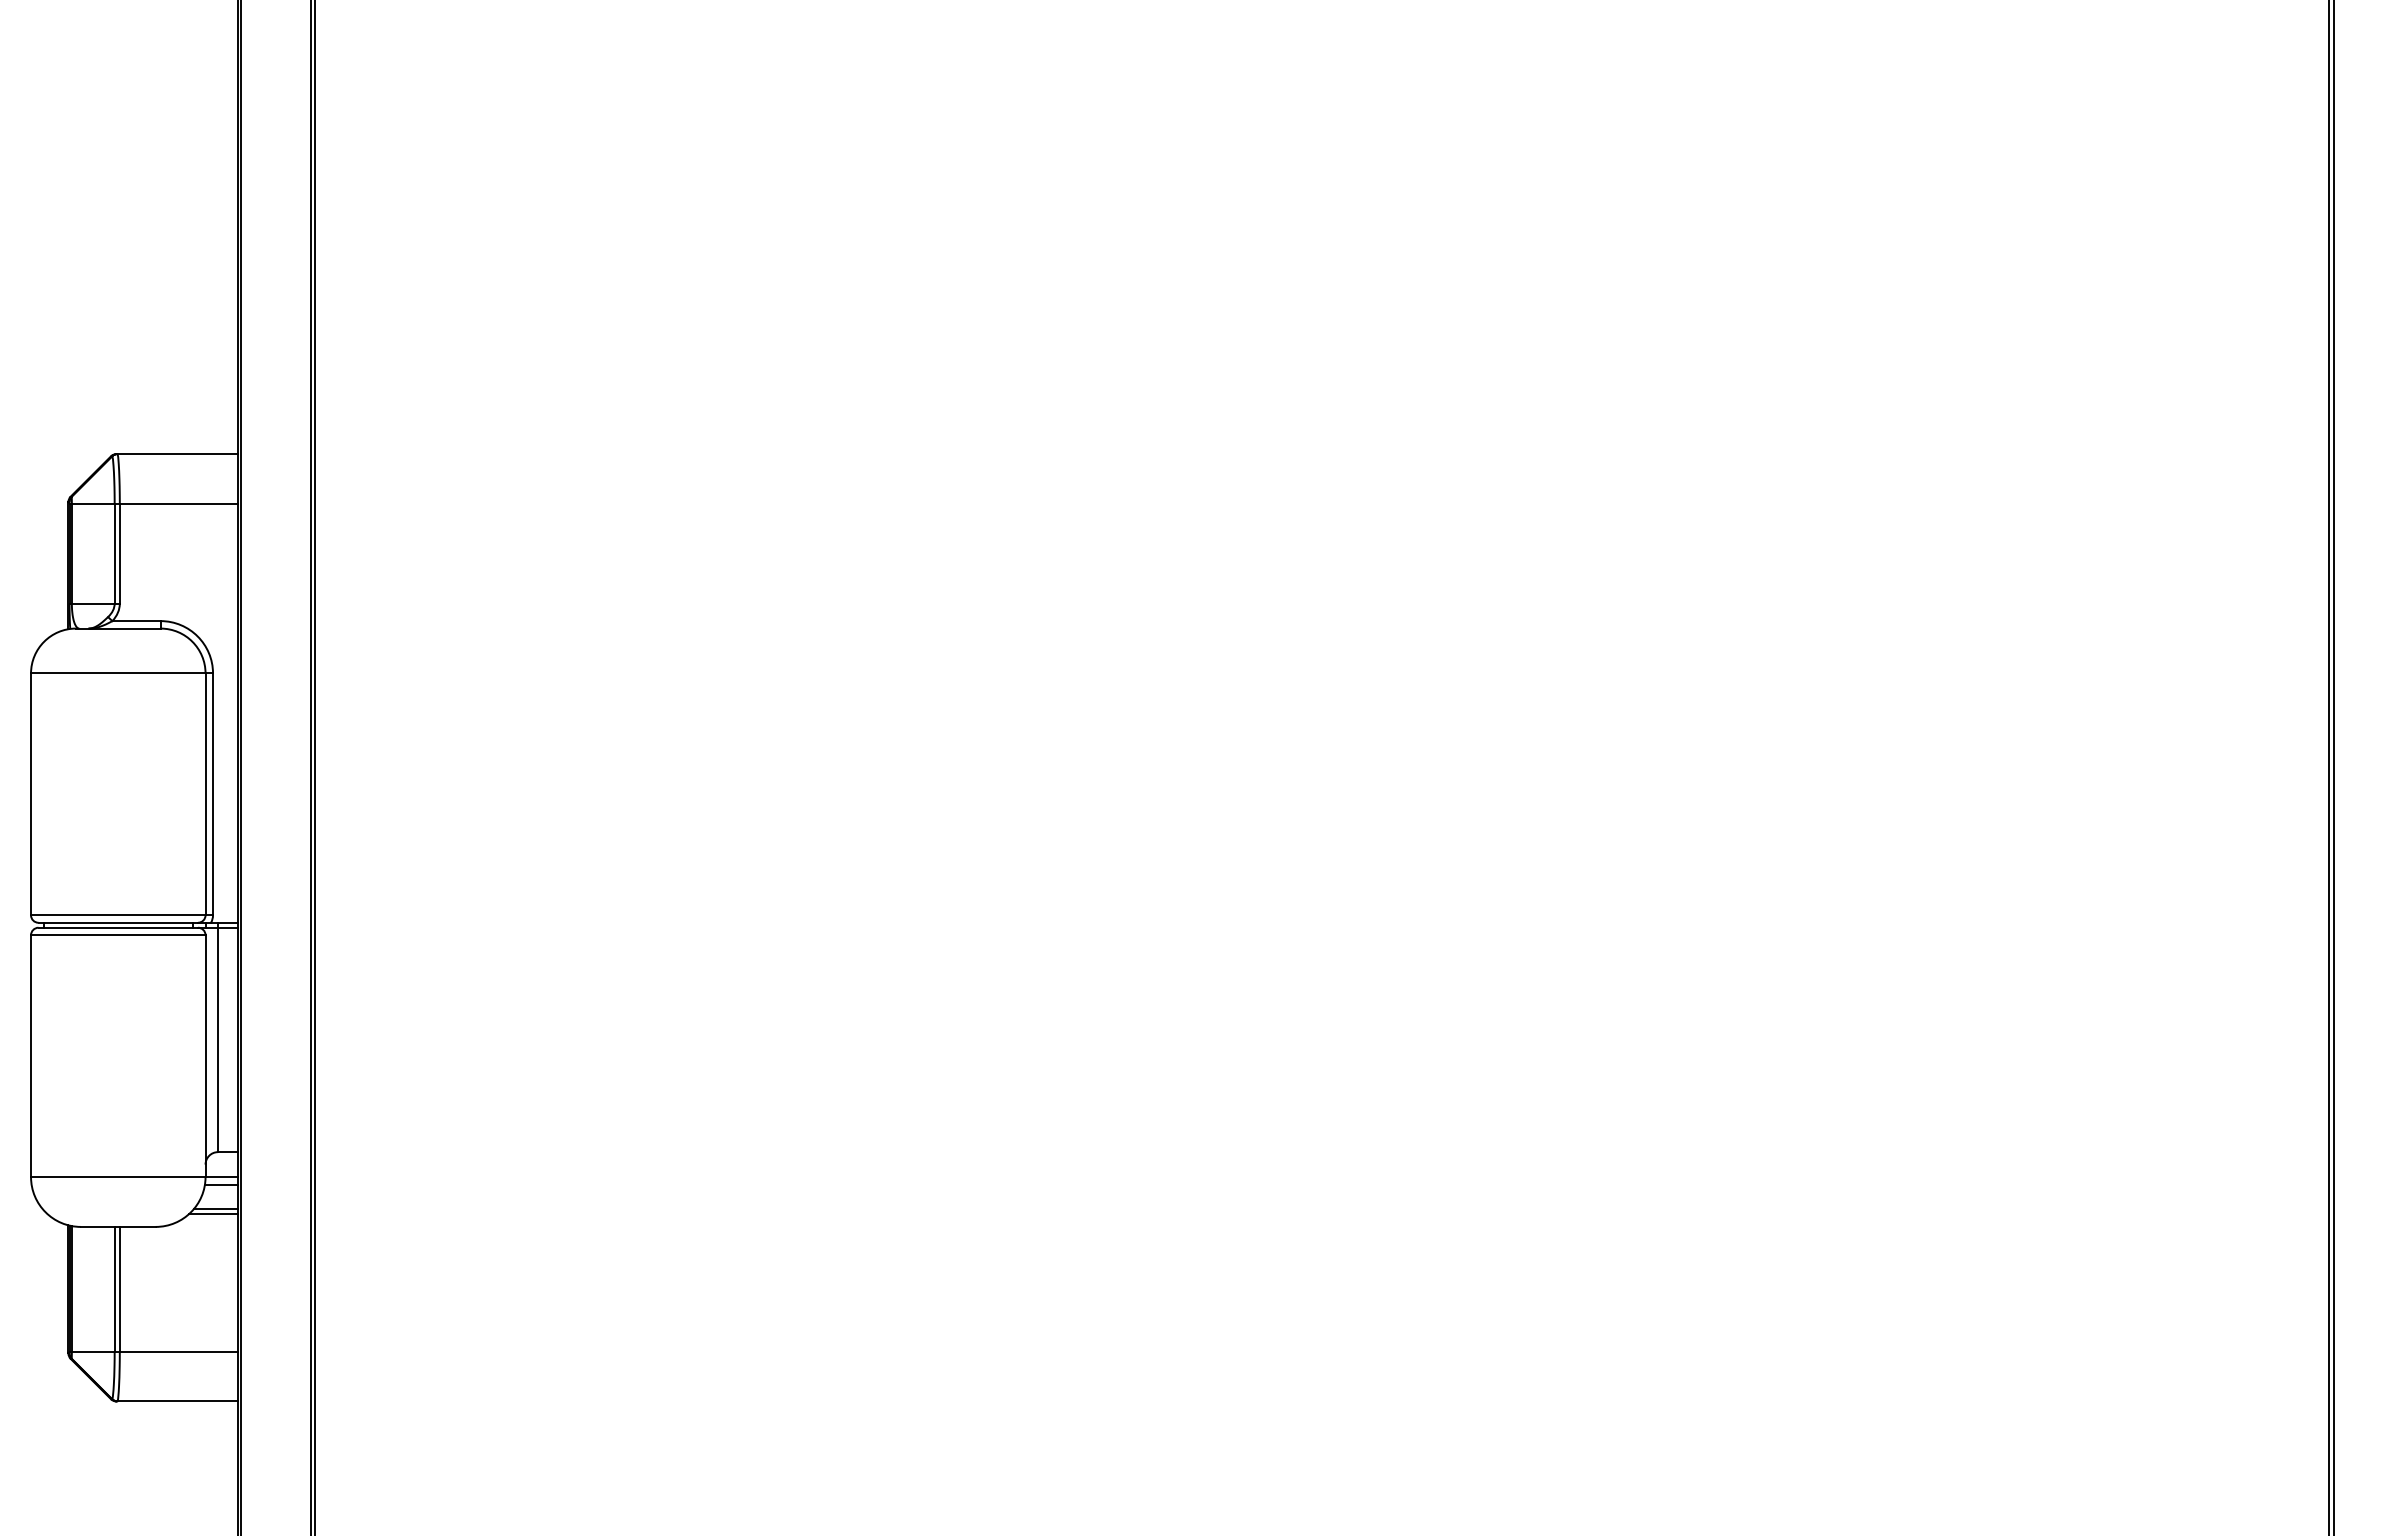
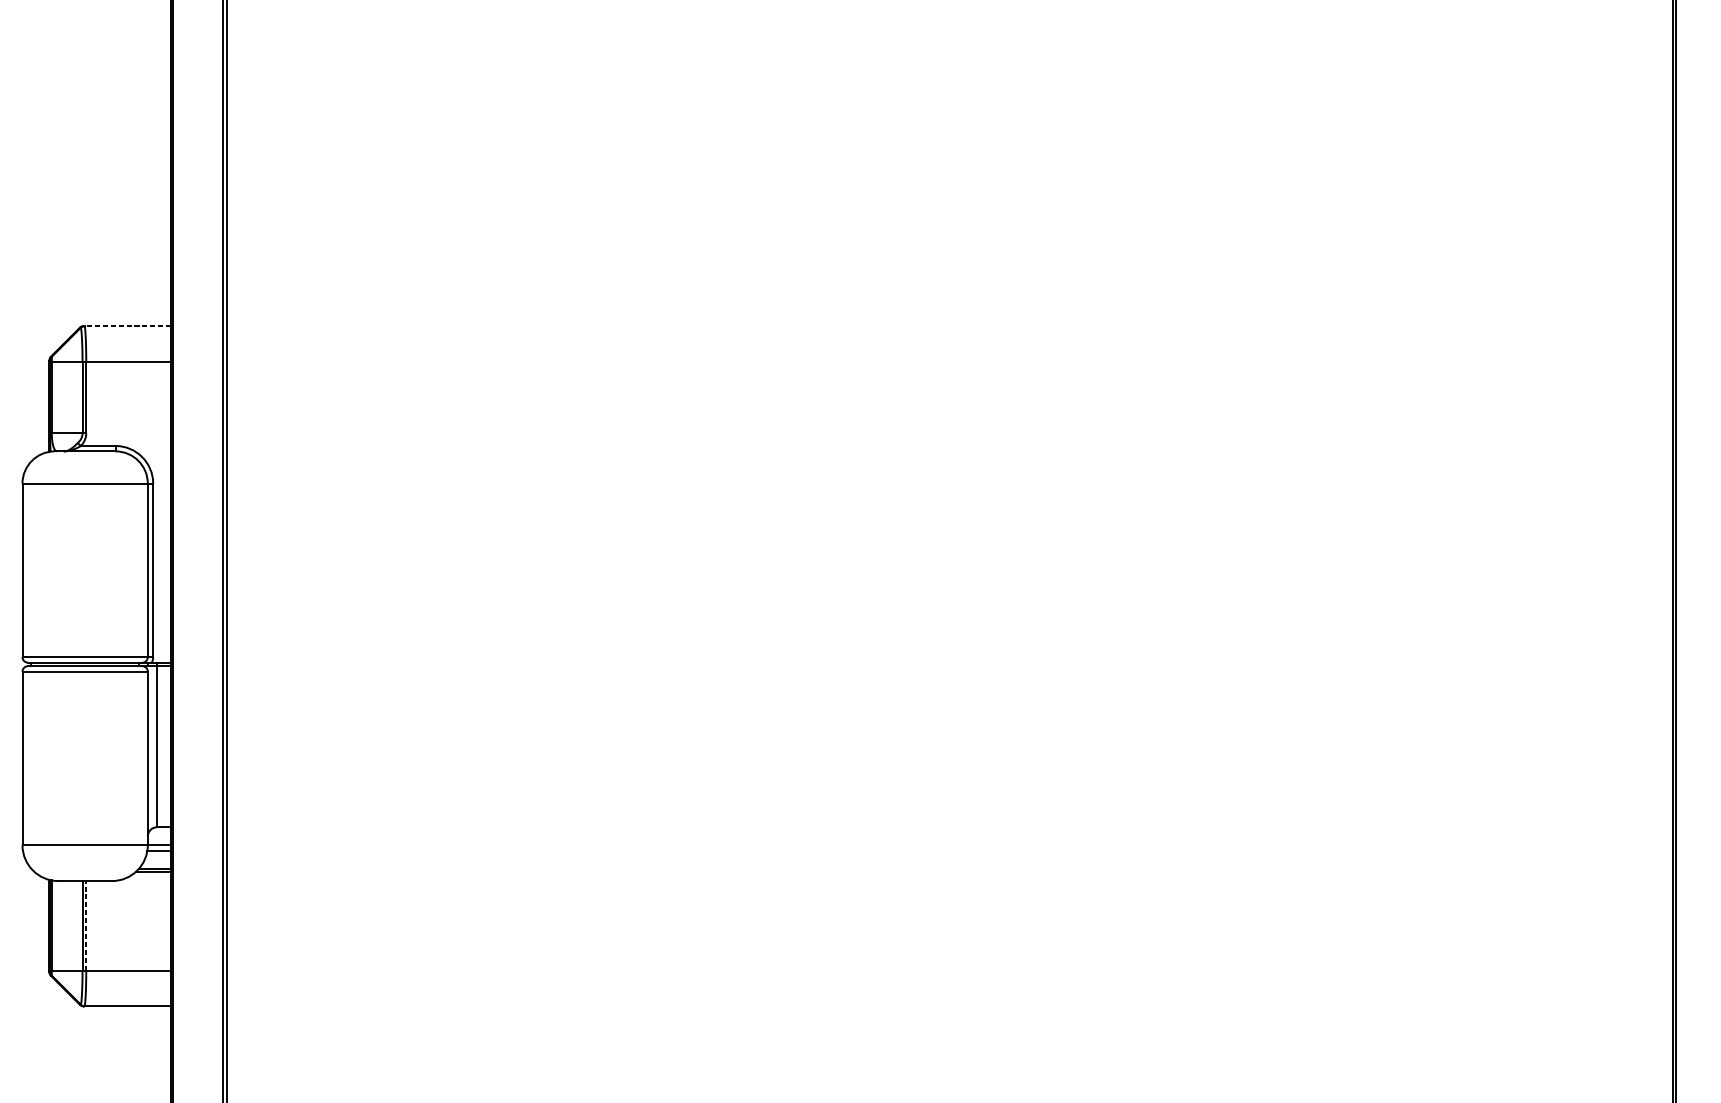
line: (177, 454) -> (127, 326), solid -> dashed
line: (119, 1288) -> (86, 925), solid -> dashed

